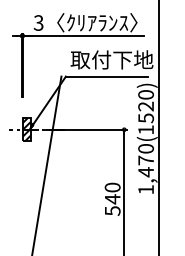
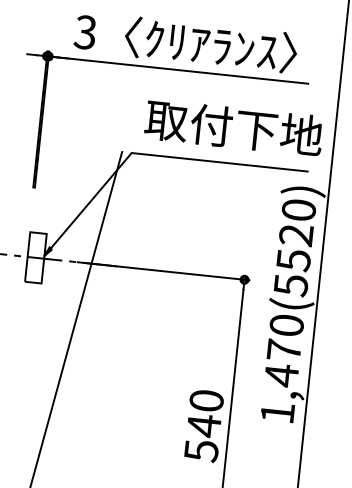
hatch: (26, 129) -> (35, 257), removed
text: (146, 129) -> (292, 284), 1,470(1520) -> 1,470(5520)

